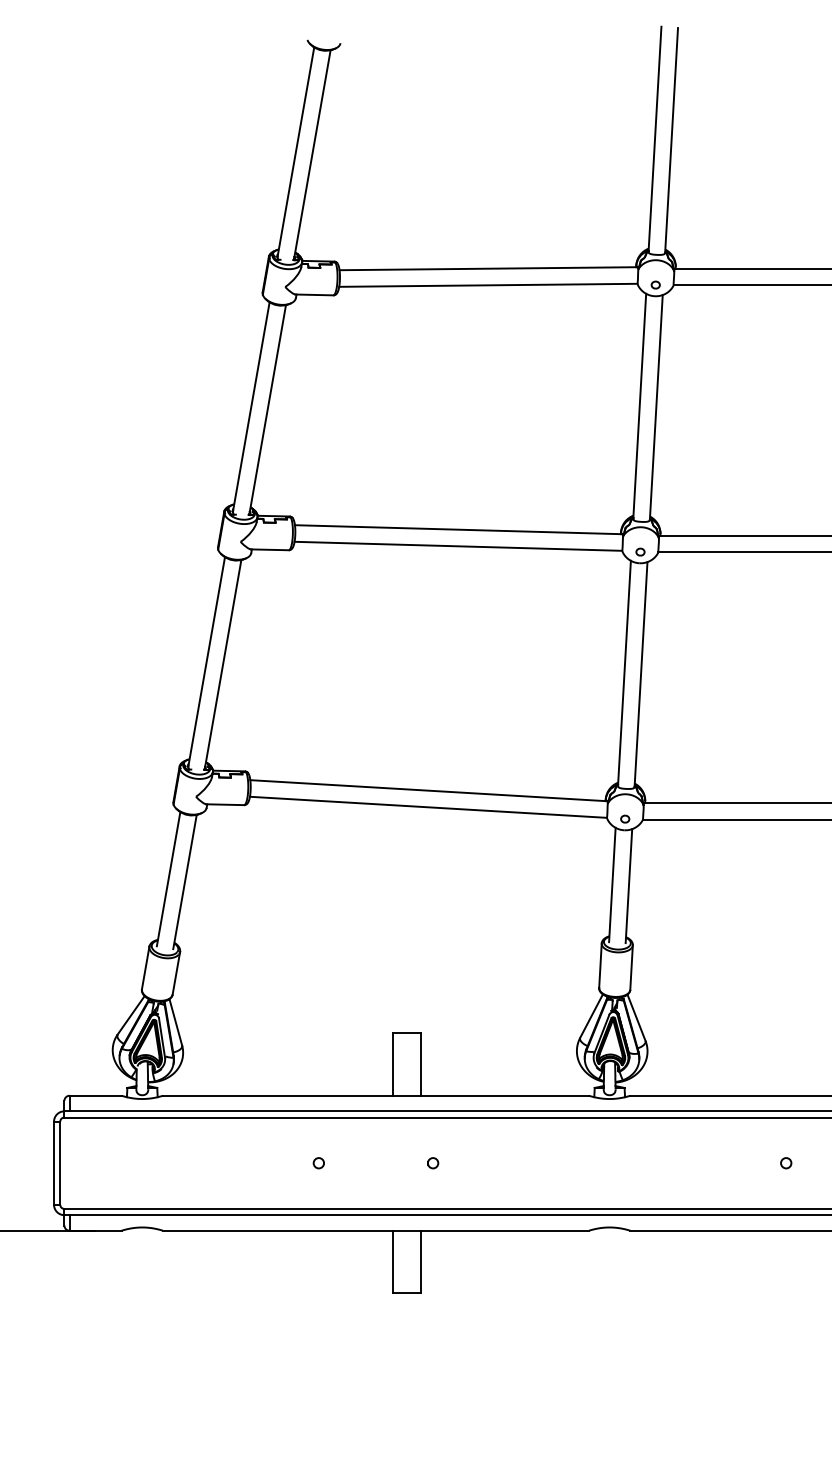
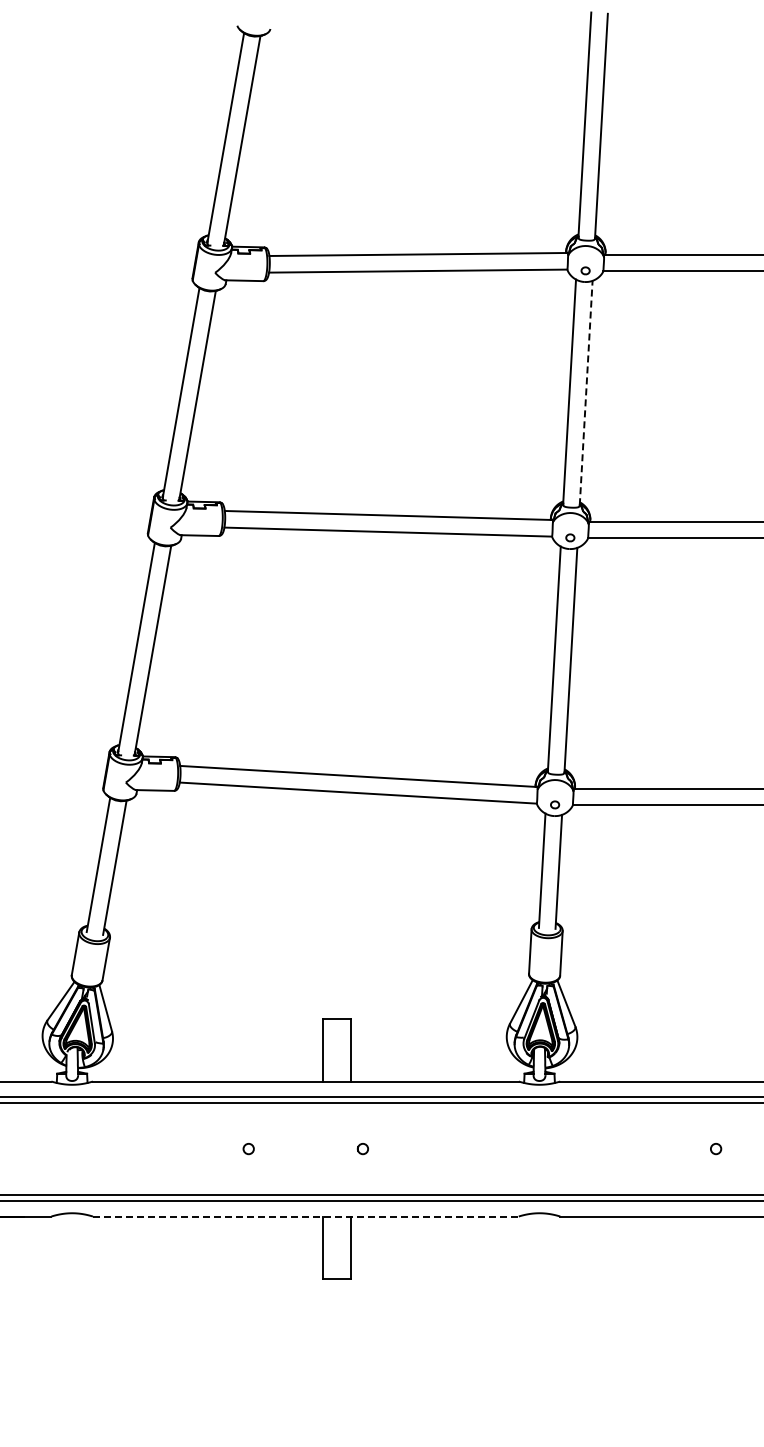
line: (656, 406) -> (586, 392), solid -> dashed
line: (376, 1230) -> (306, 1216), solid -> dashed

